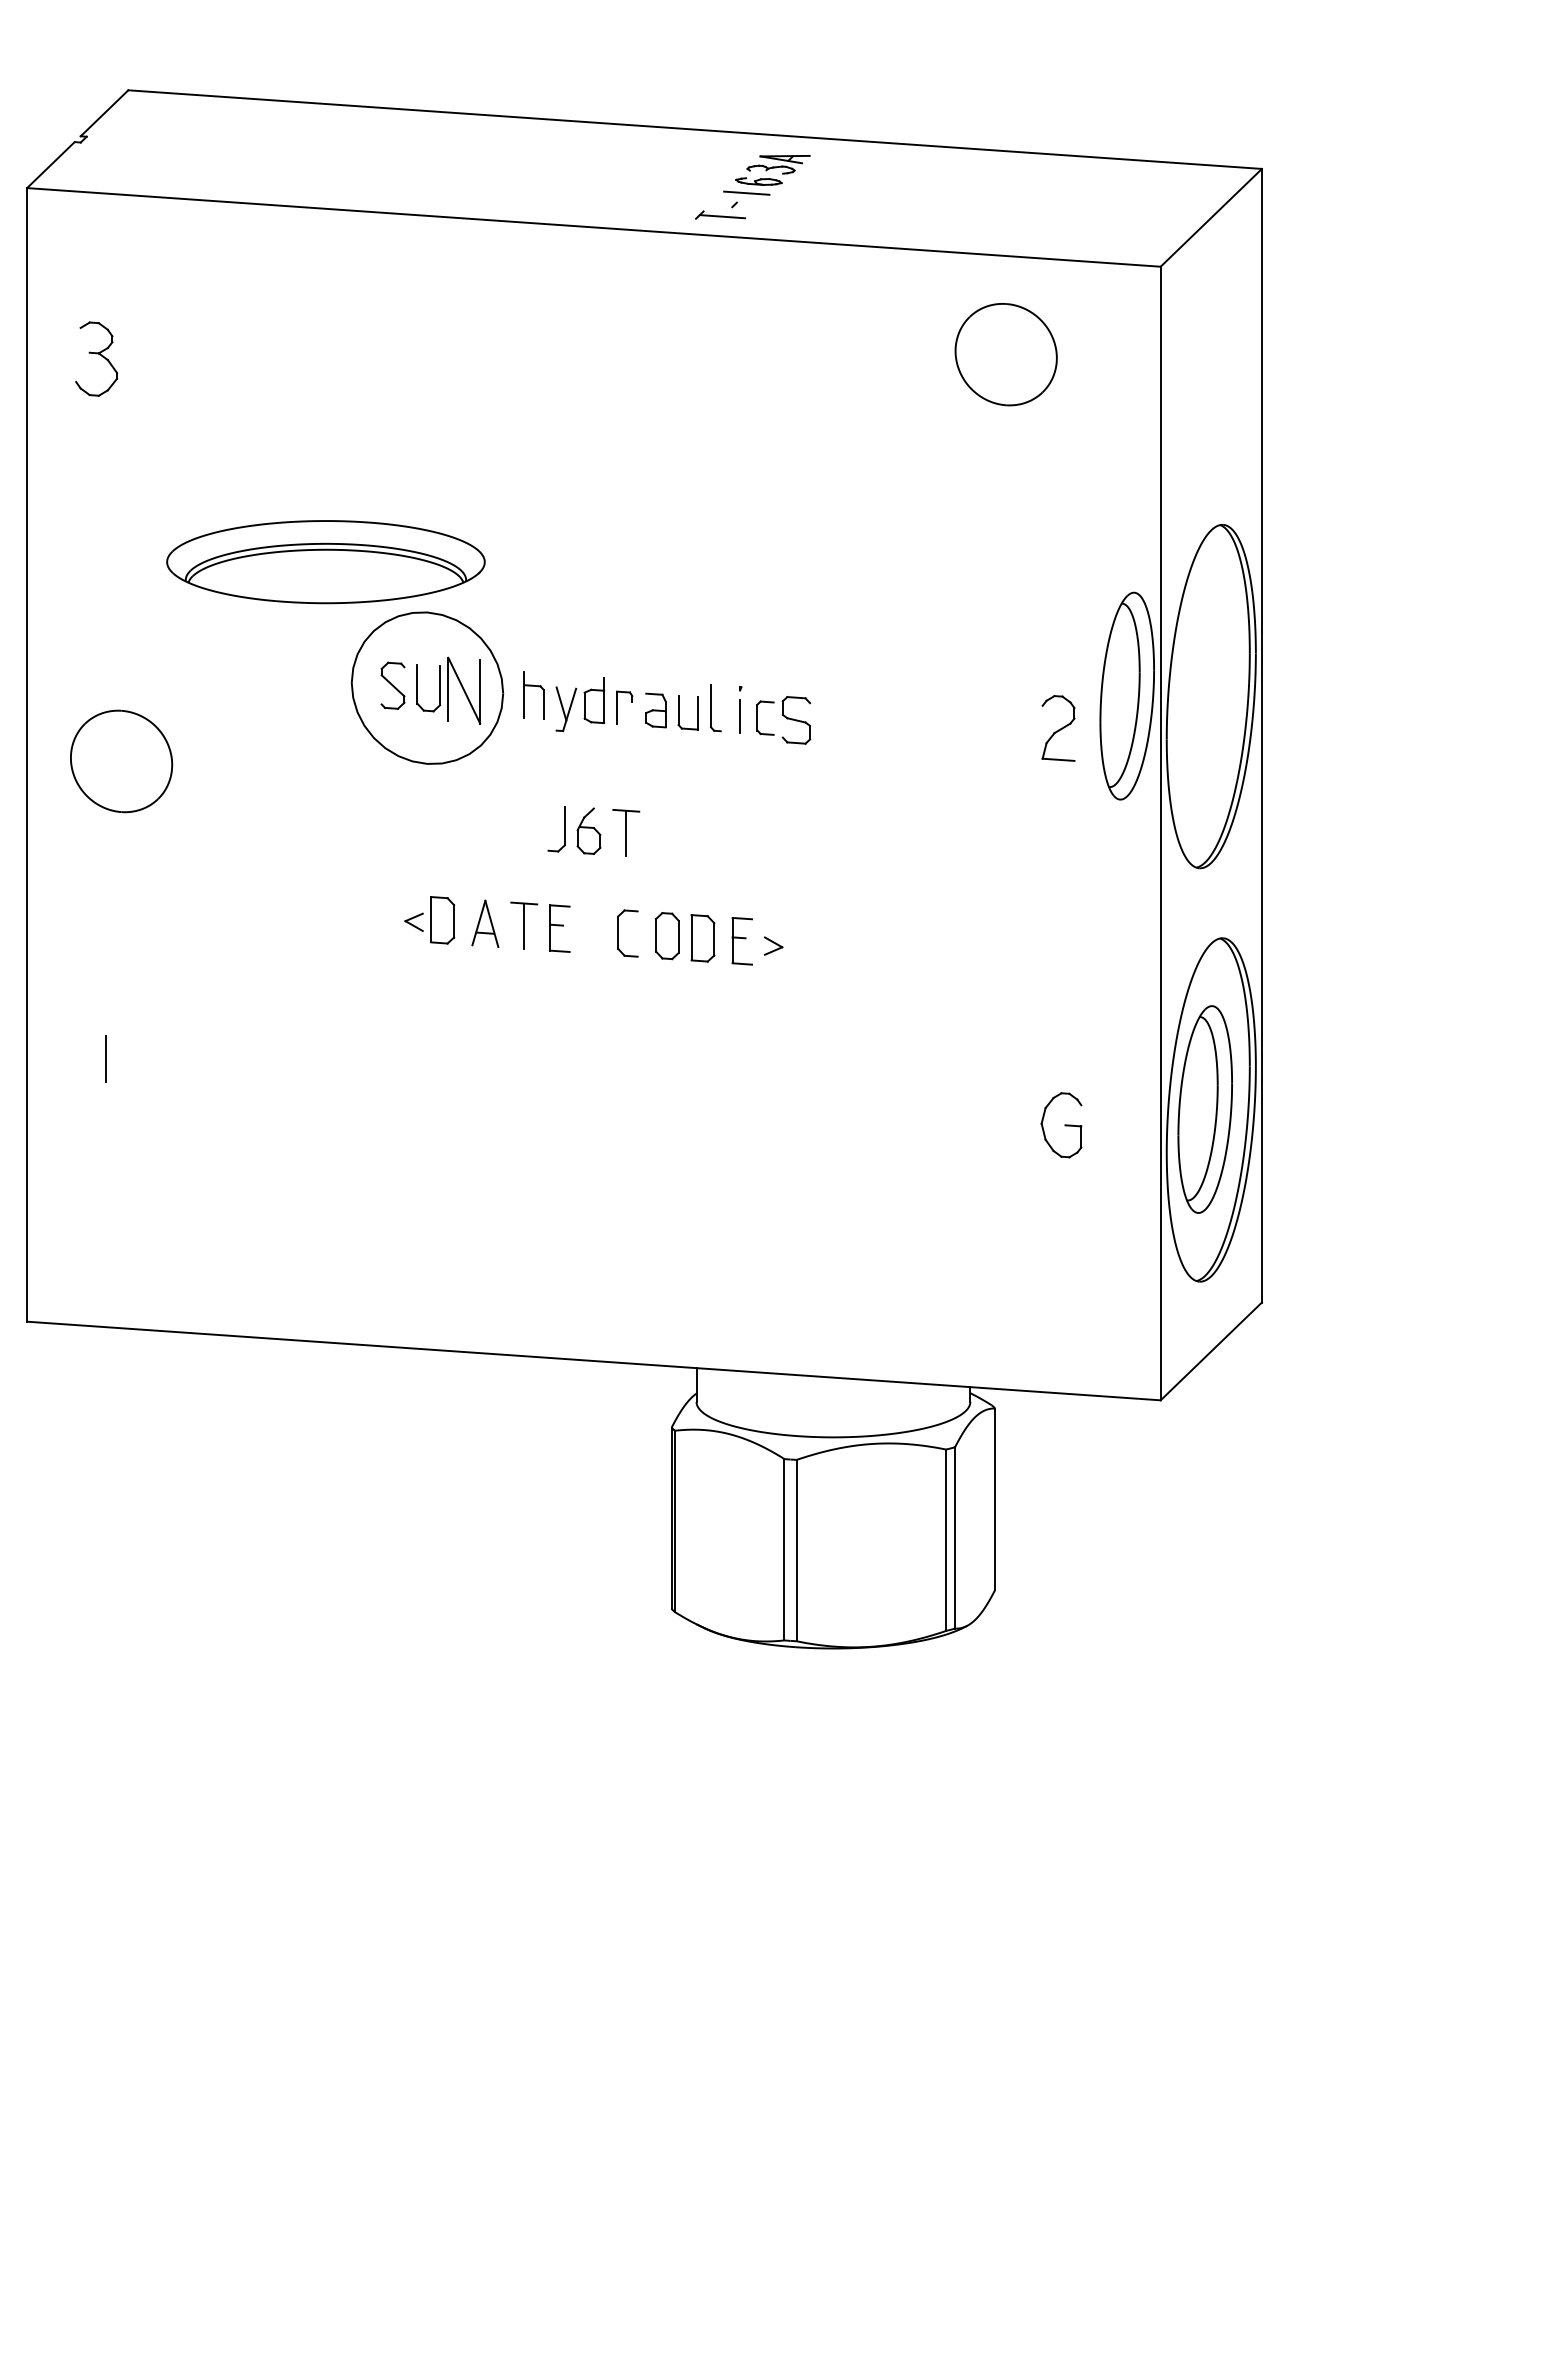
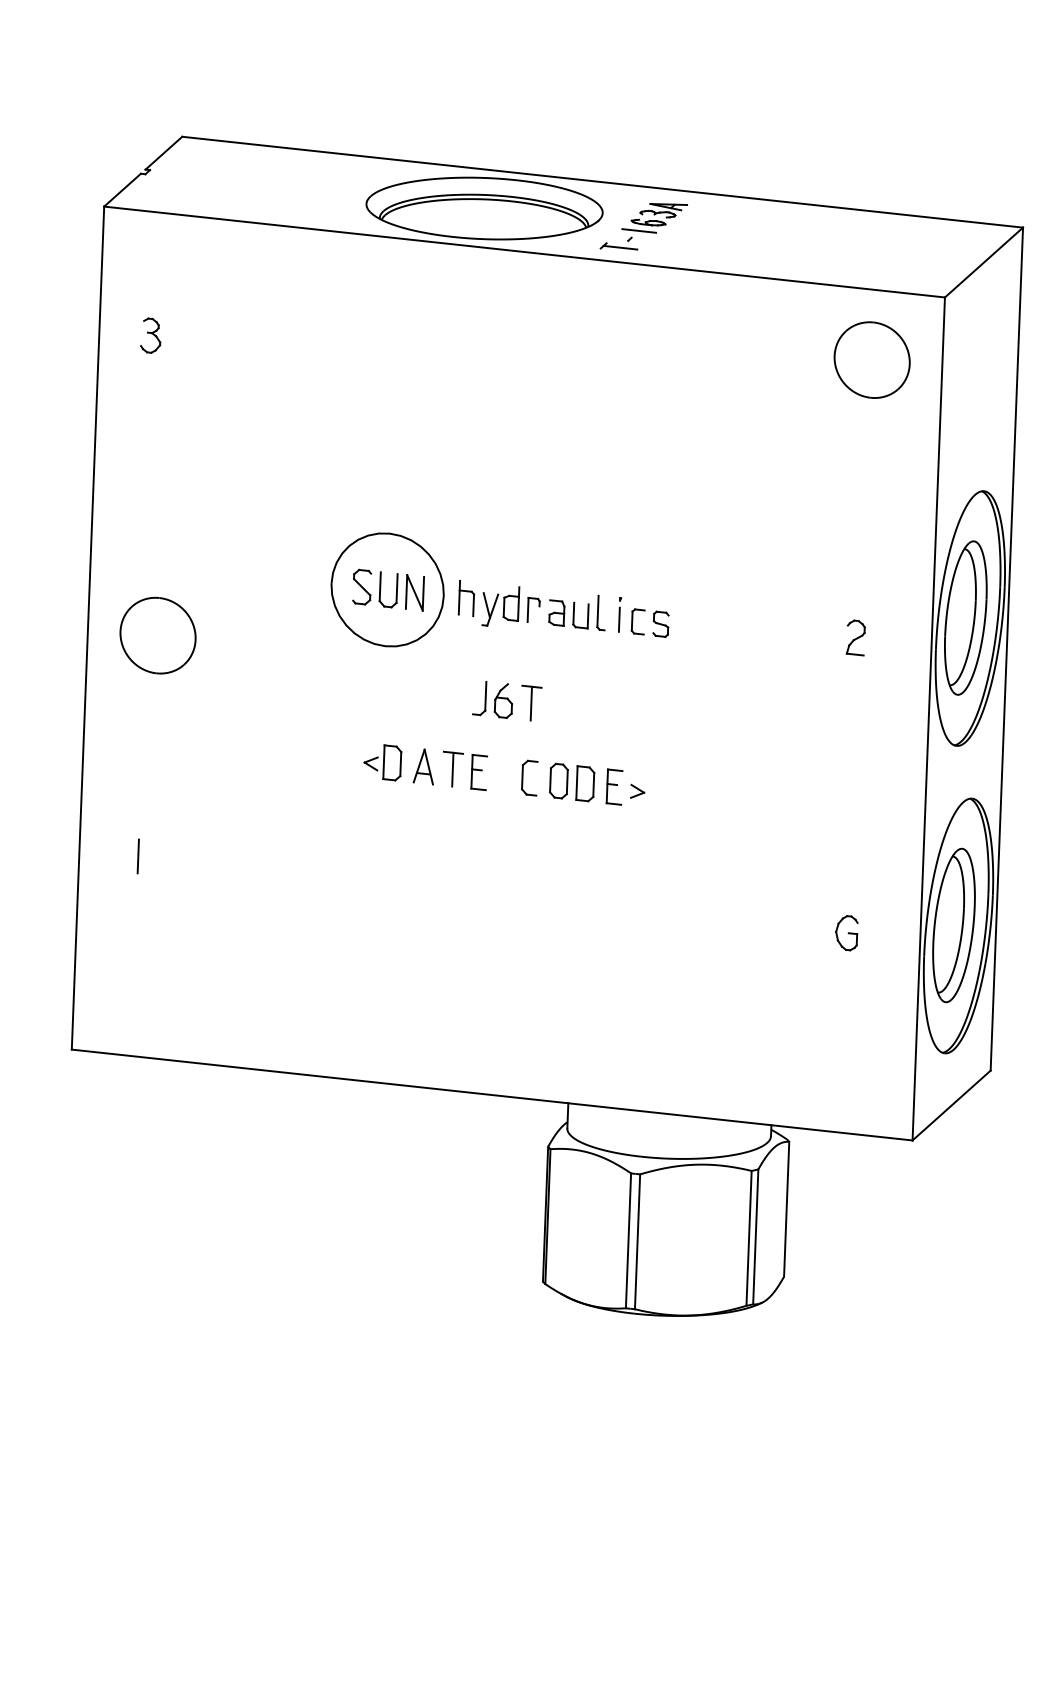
part: (1005, 354) -> (871, 360), moved
part: (96, 358) -> (150, 335), size x0.62
part: (325, 562) -> (484, 208), moved
part: (464, 690) -> (415, 592), size x0.71
part: (1126, 695) -> (965, 617), moved
part: (795, 719) -> (660, 623), size x0.71
part: (1058, 728) -> (855, 637), size x0.71
part: (1061, 1125) -> (846, 933), size x0.71

